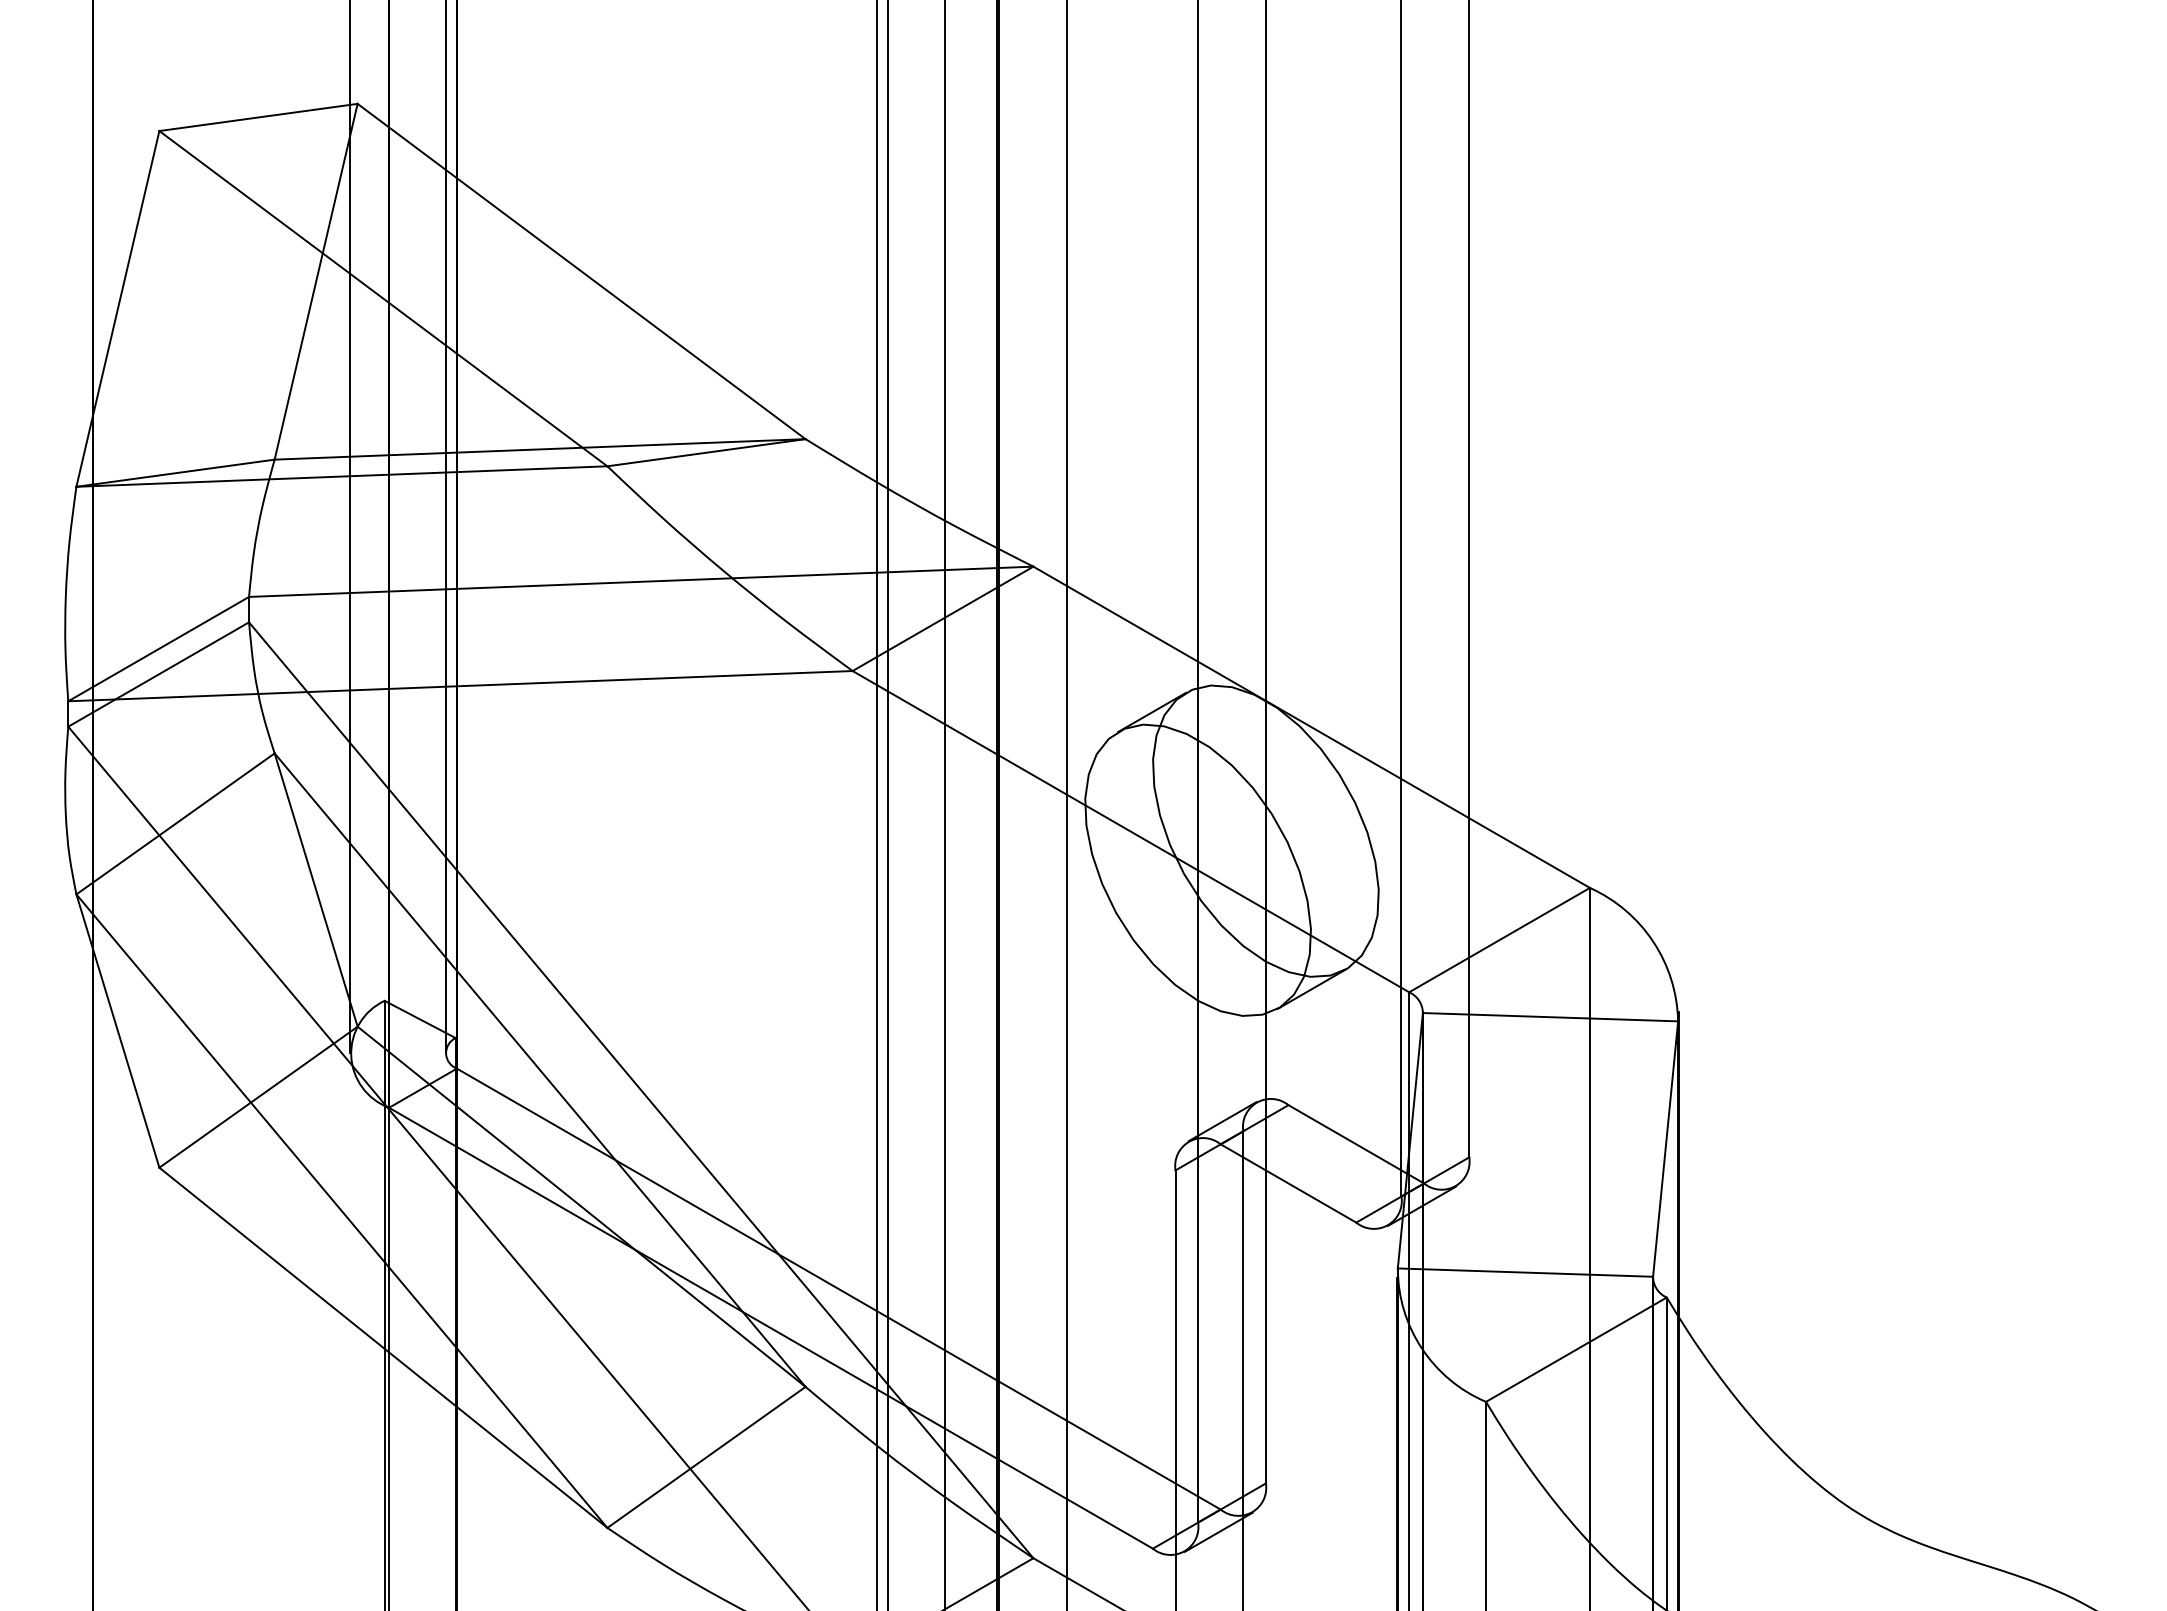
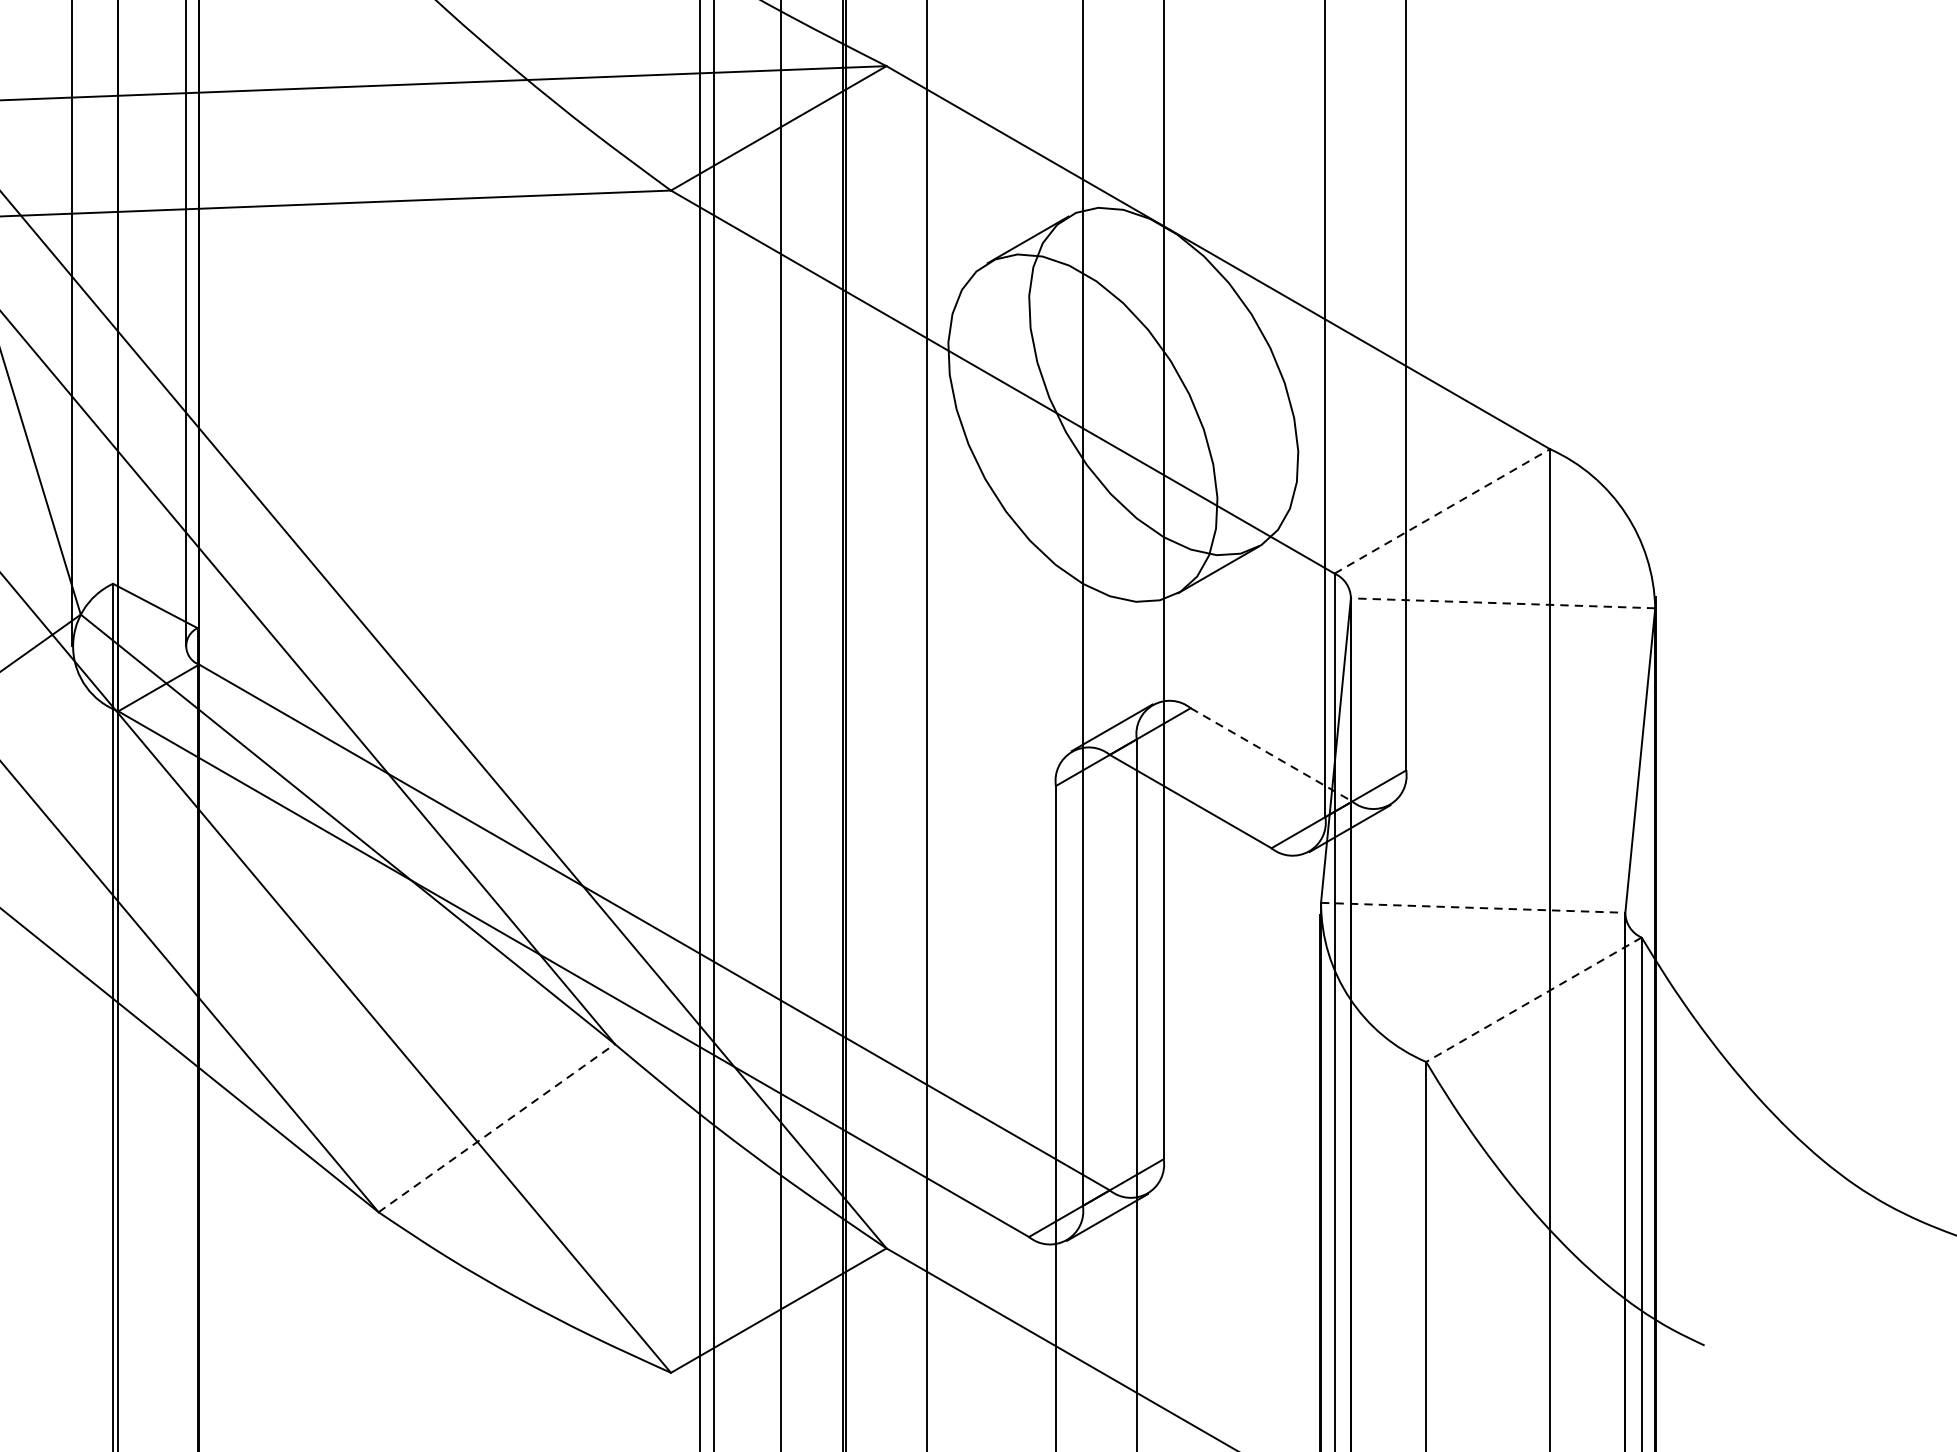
line: (1499, 939) -> (1442, 510), solid -> dashed
line: (1550, 1017) -> (1503, 603), solid -> dashed
line: (1356, 1144) -> (1271, 755), solid -> dashed
line: (1525, 1272) -> (1473, 907), solid -> dashed
line: (1575, 1349) -> (1532, 999), solid -> dashed
line: (706, 1457) -> (496, 1128), solid -> dashed

